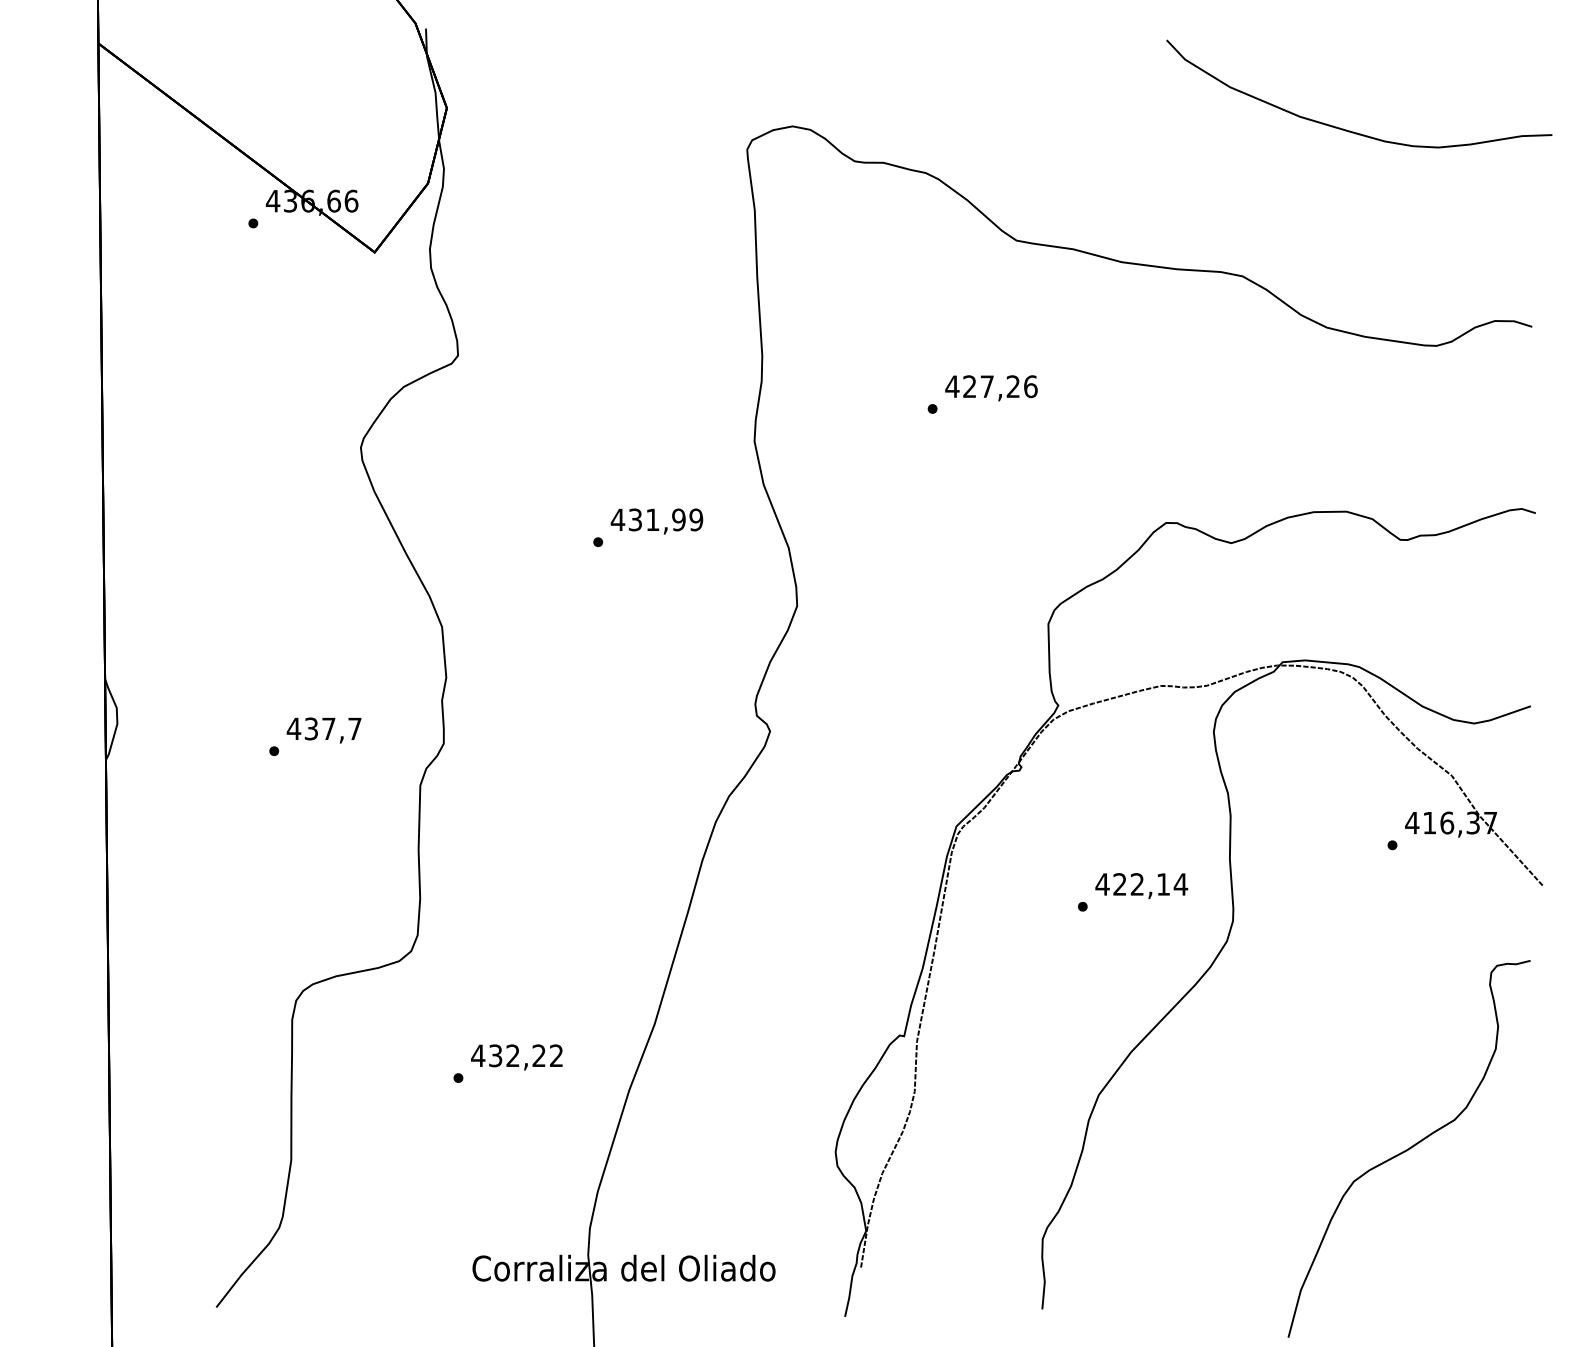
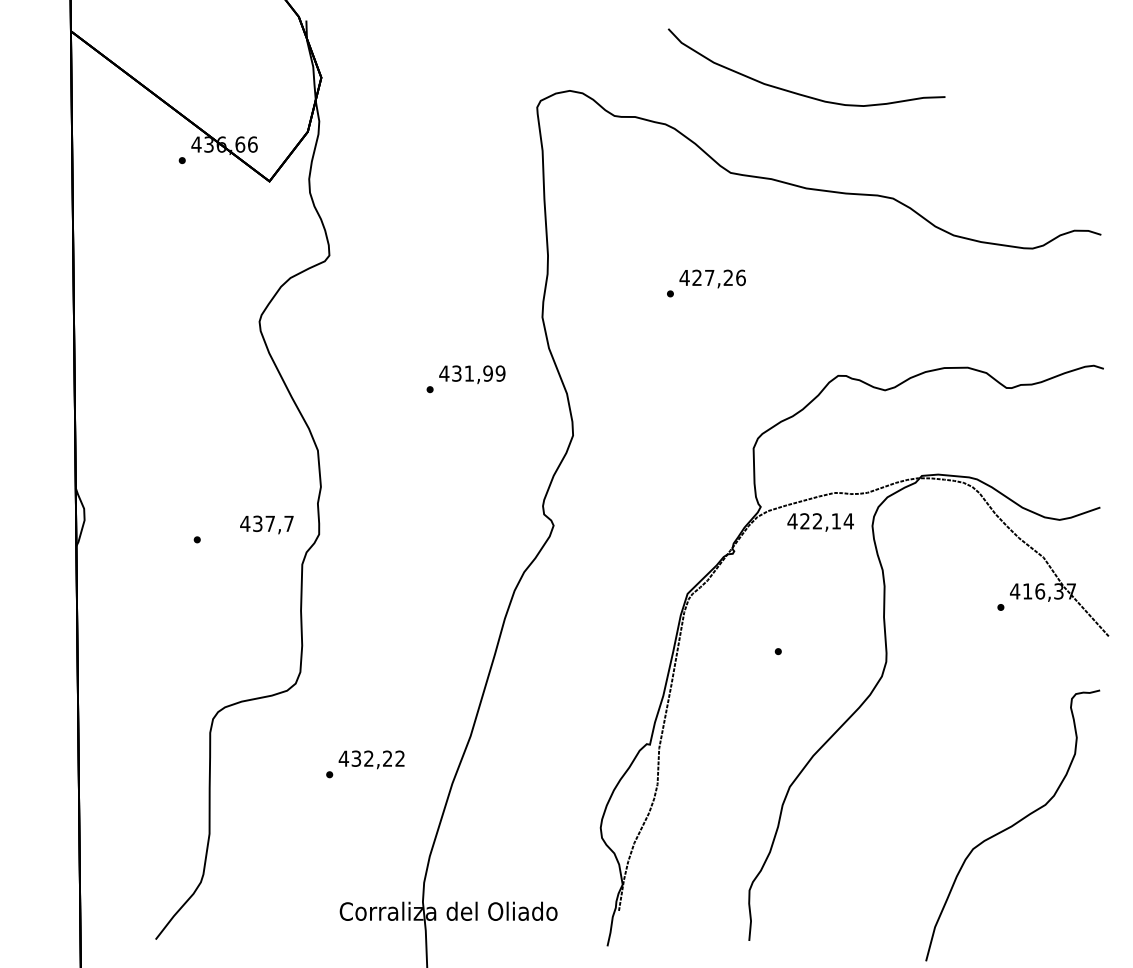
curve: (1350, 130) -> (800, 93), moved
text: (323, 730) -> (266, 524), moved
text: (1141, 886) -> (820, 522), moved

